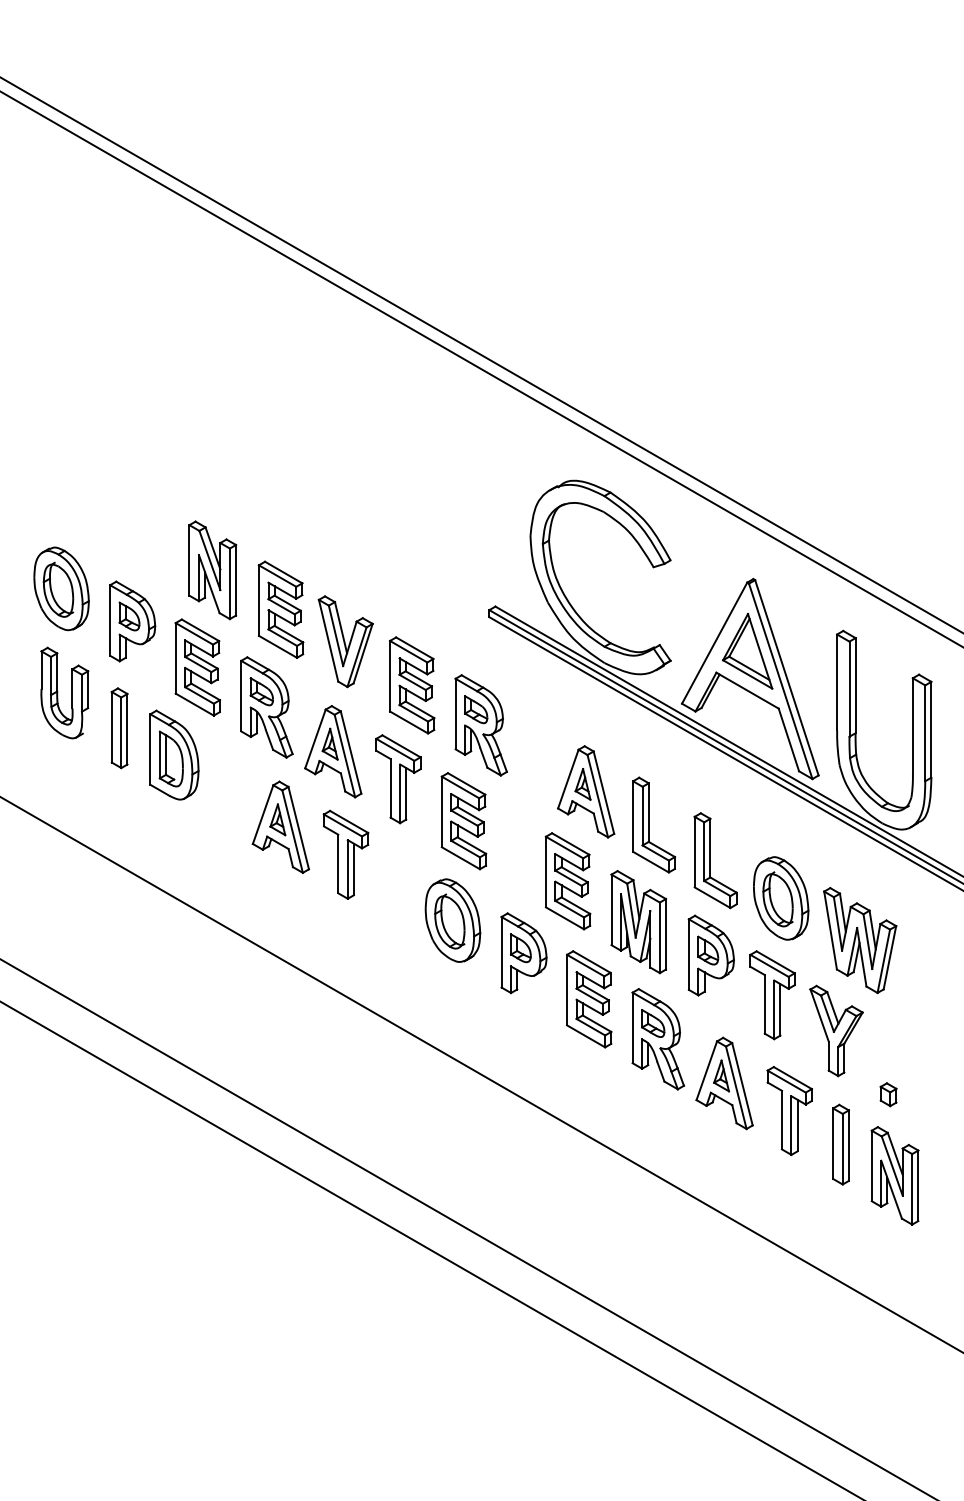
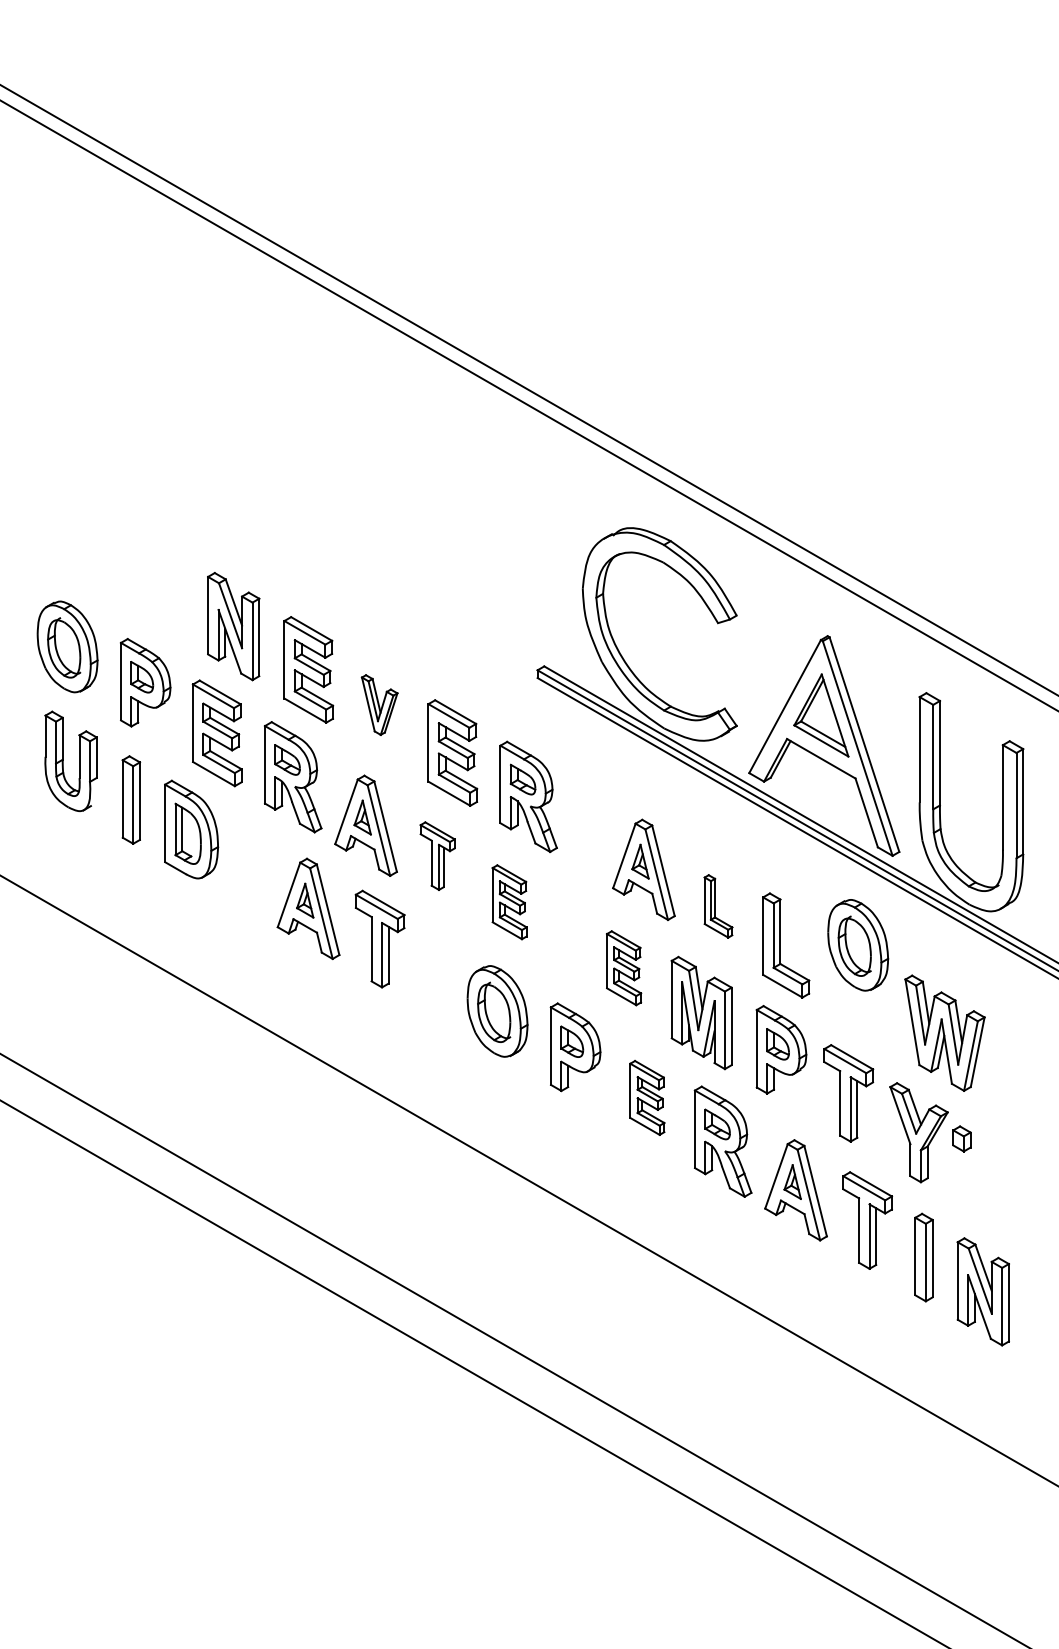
part: (345, 641) -> (379, 704), size x0.6
part: (398, 779) -> (437, 856), size x0.7
part: (463, 821) -> (509, 902), size x0.7
part: (653, 824) -> (717, 905), size x0.6
part: (567, 881) -> (623, 968), size x0.7
part: (781, 898) -> (858, 945), moved
part: (589, 999) -> (647, 1098), size x0.7
part: (888, 1094) -> (961, 1138), moved

